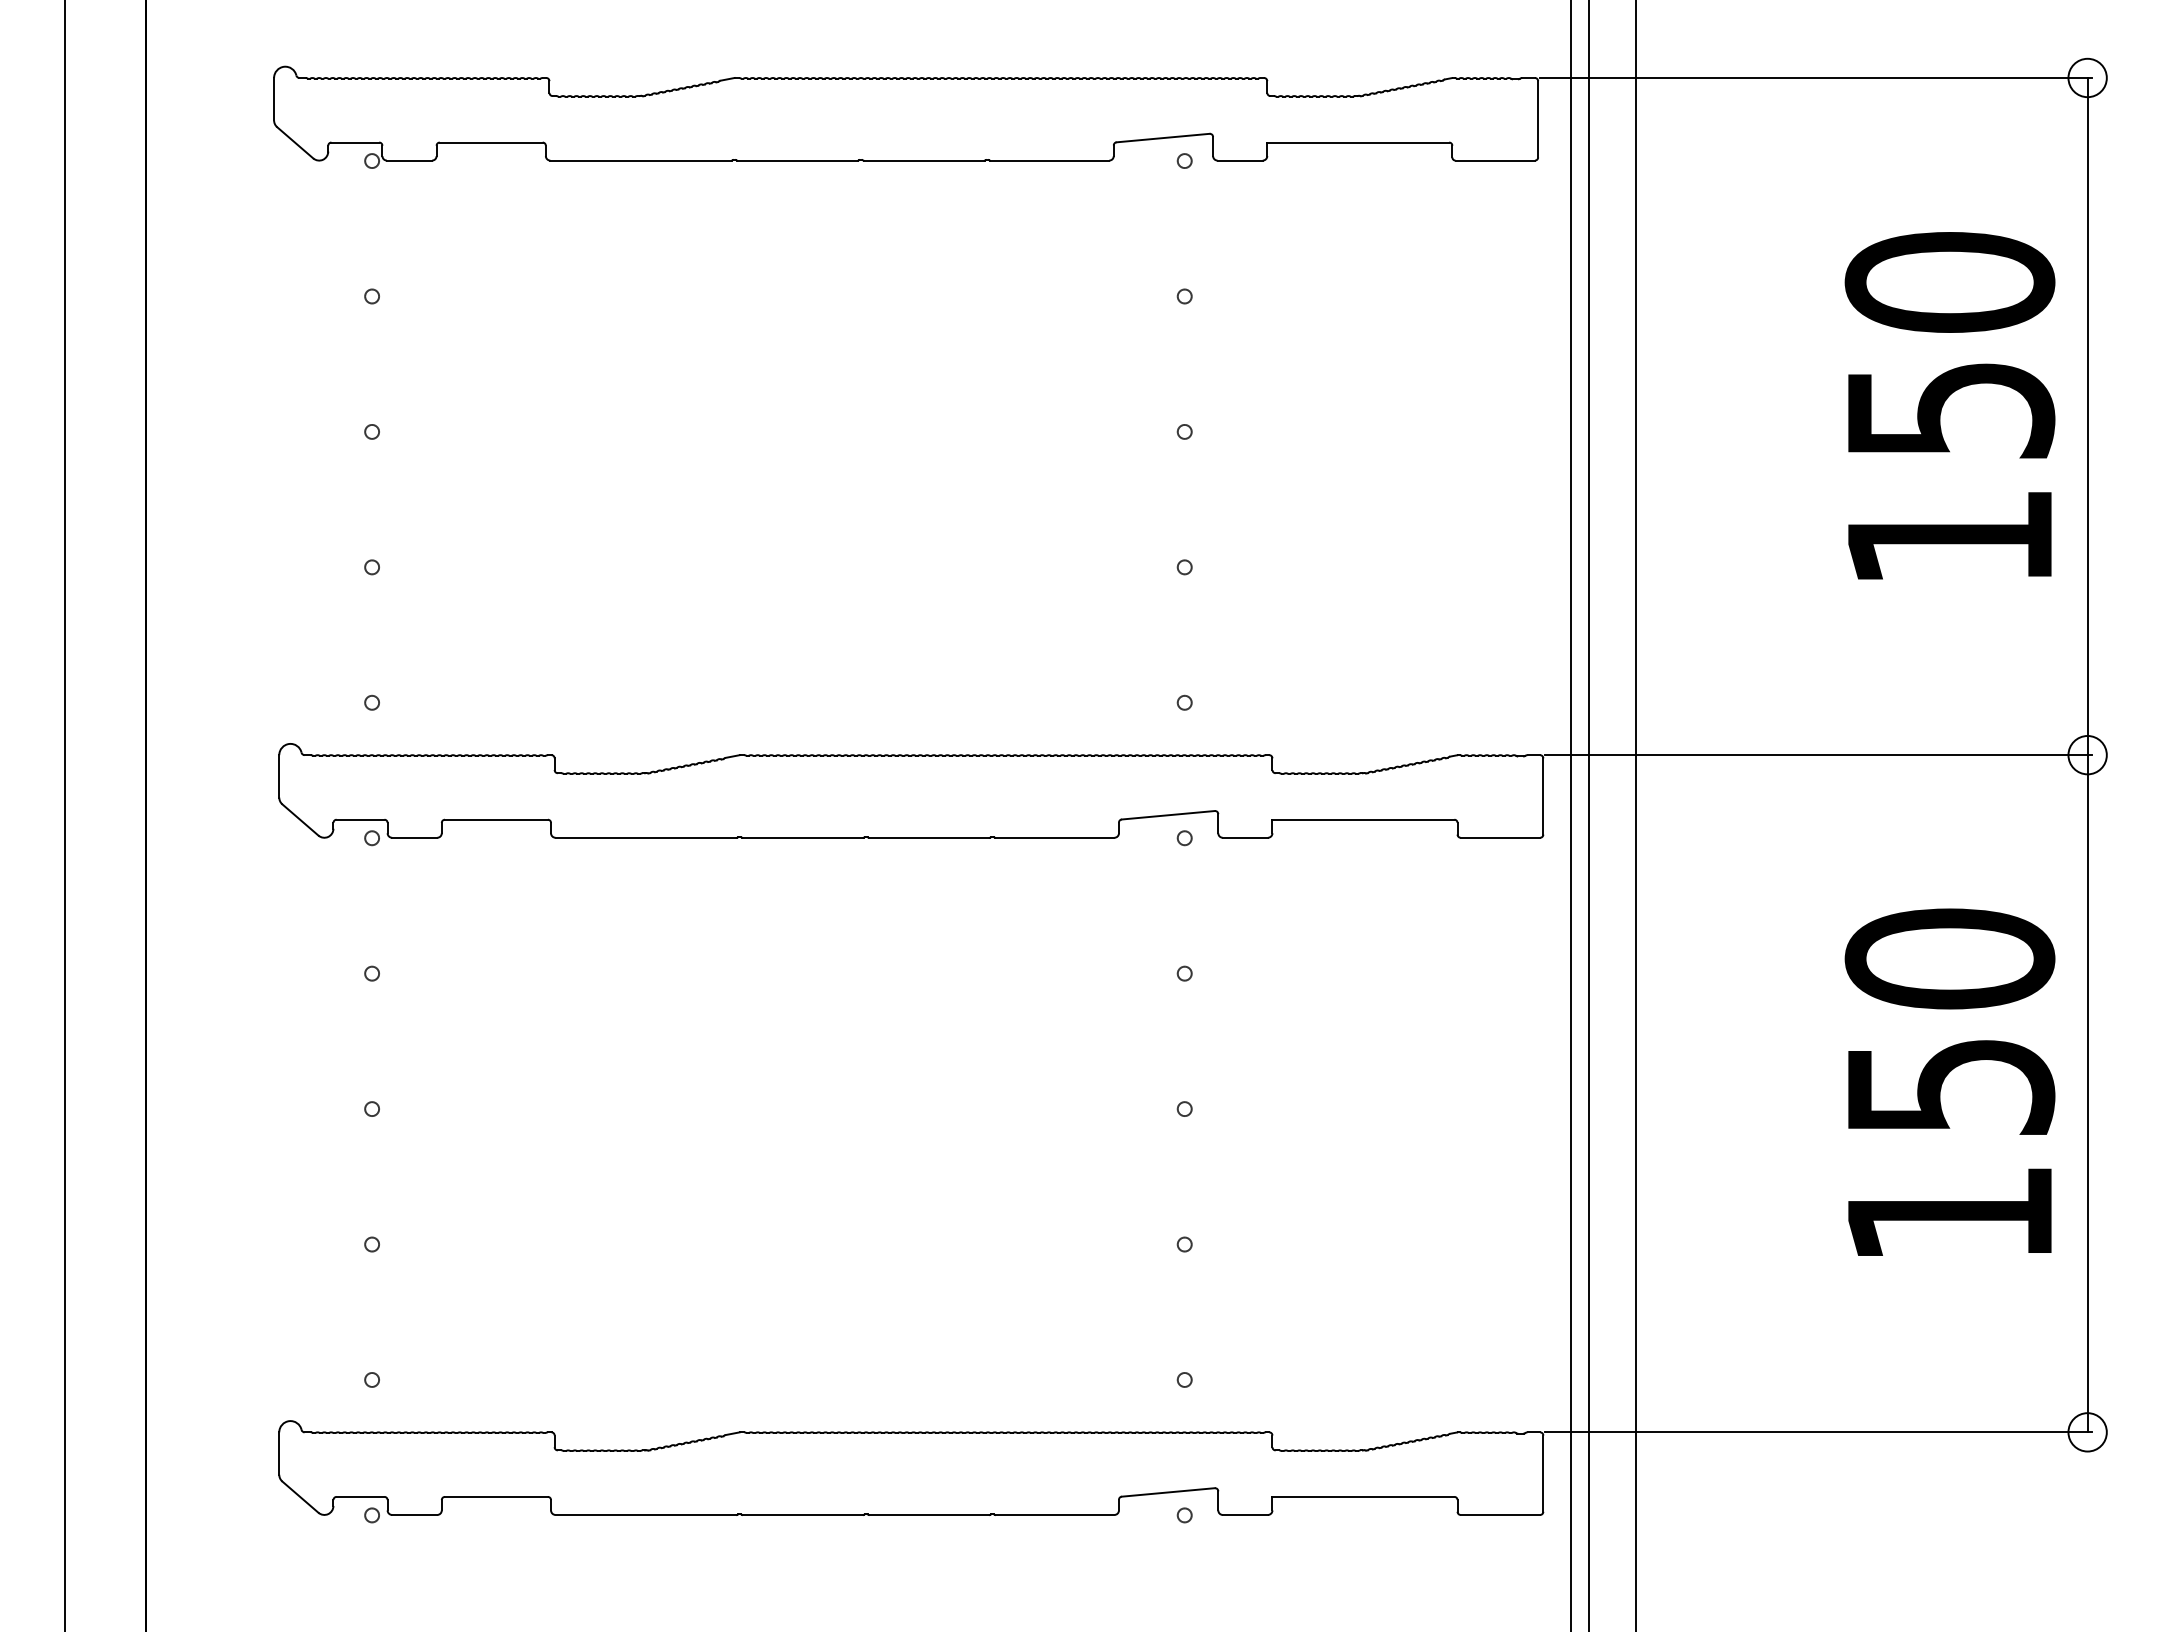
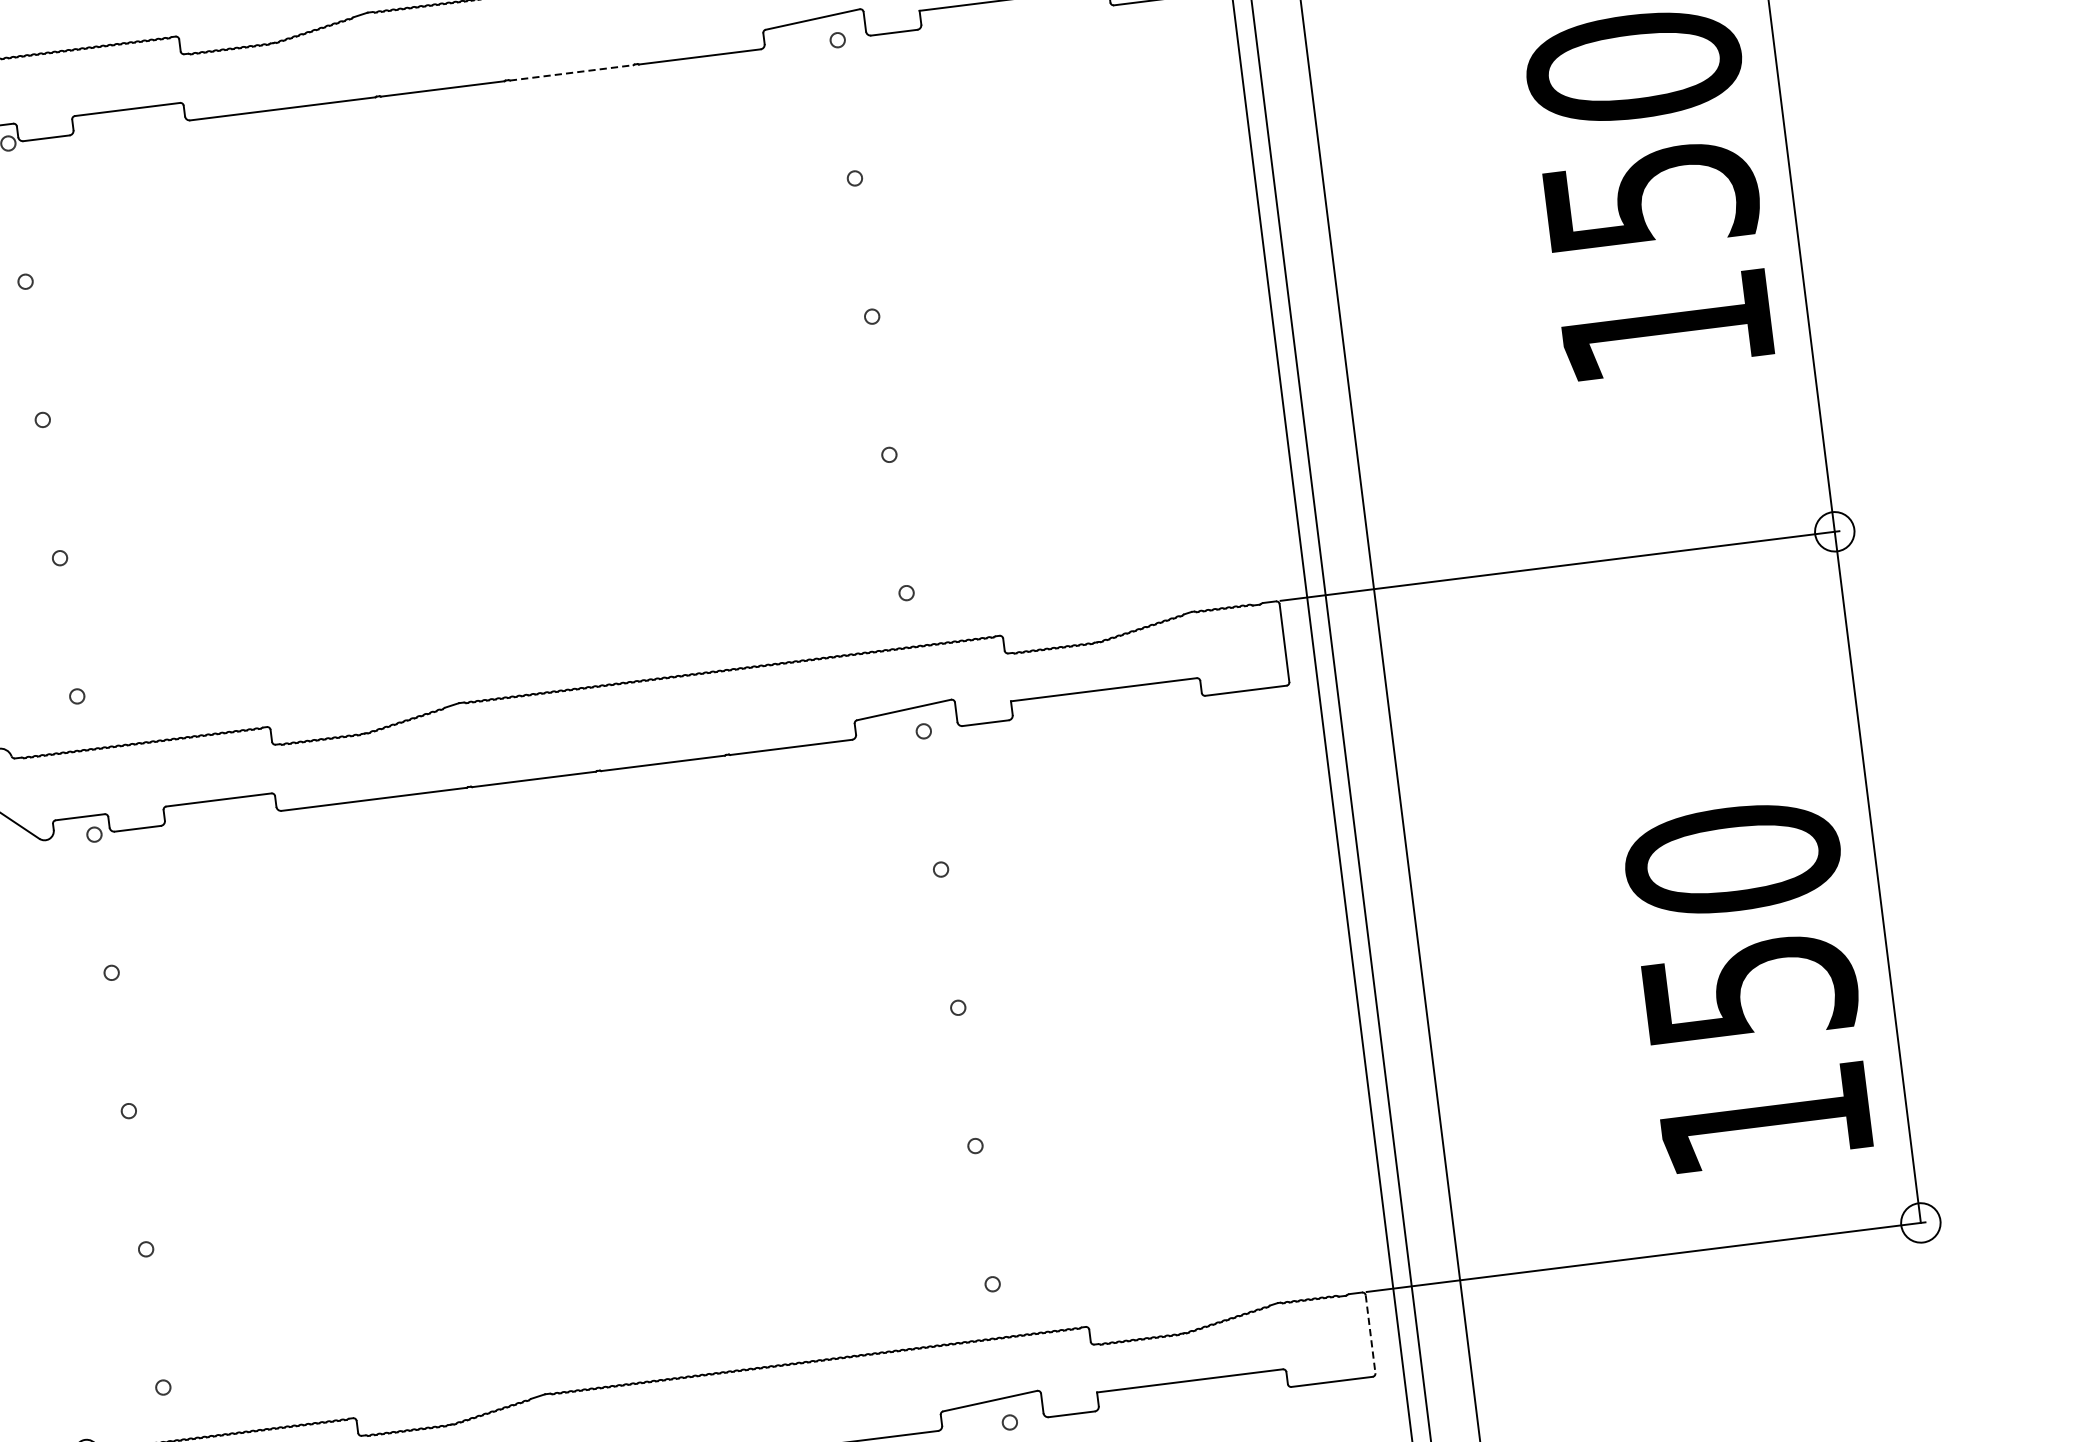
line: (924, 160) -> (572, 72), solid -> dashed
text: (1949, 1081) -> (1747, 984), moved
line: (1543, 1474) -> (1370, 1335), solid -> dashed

